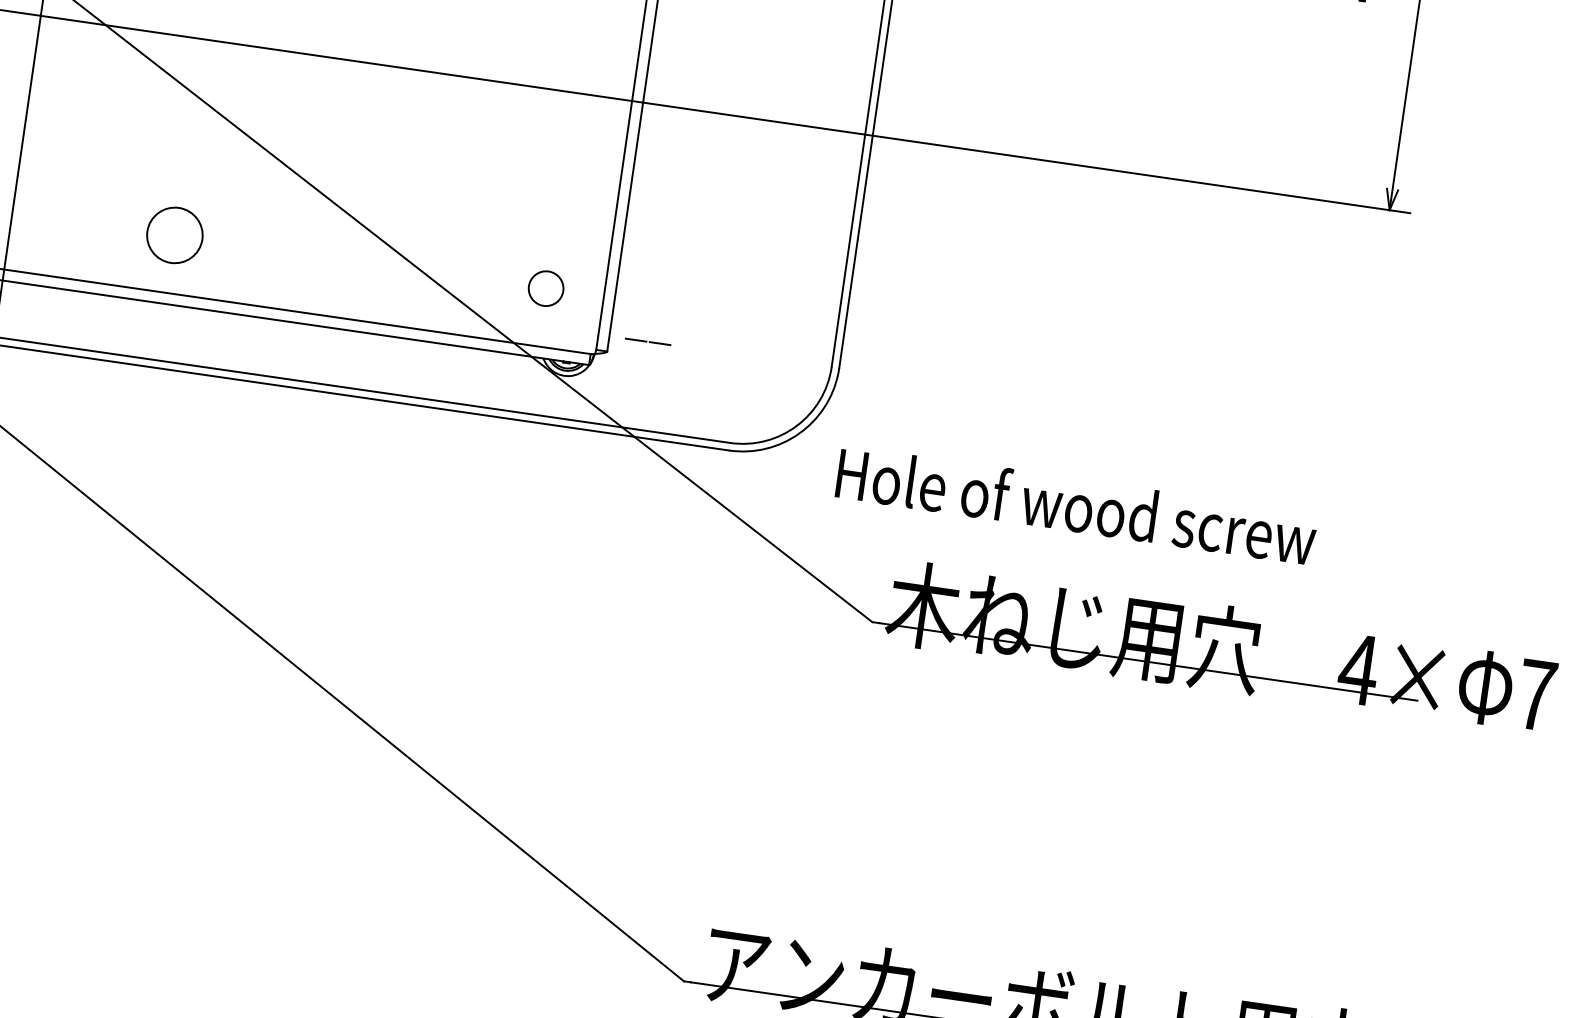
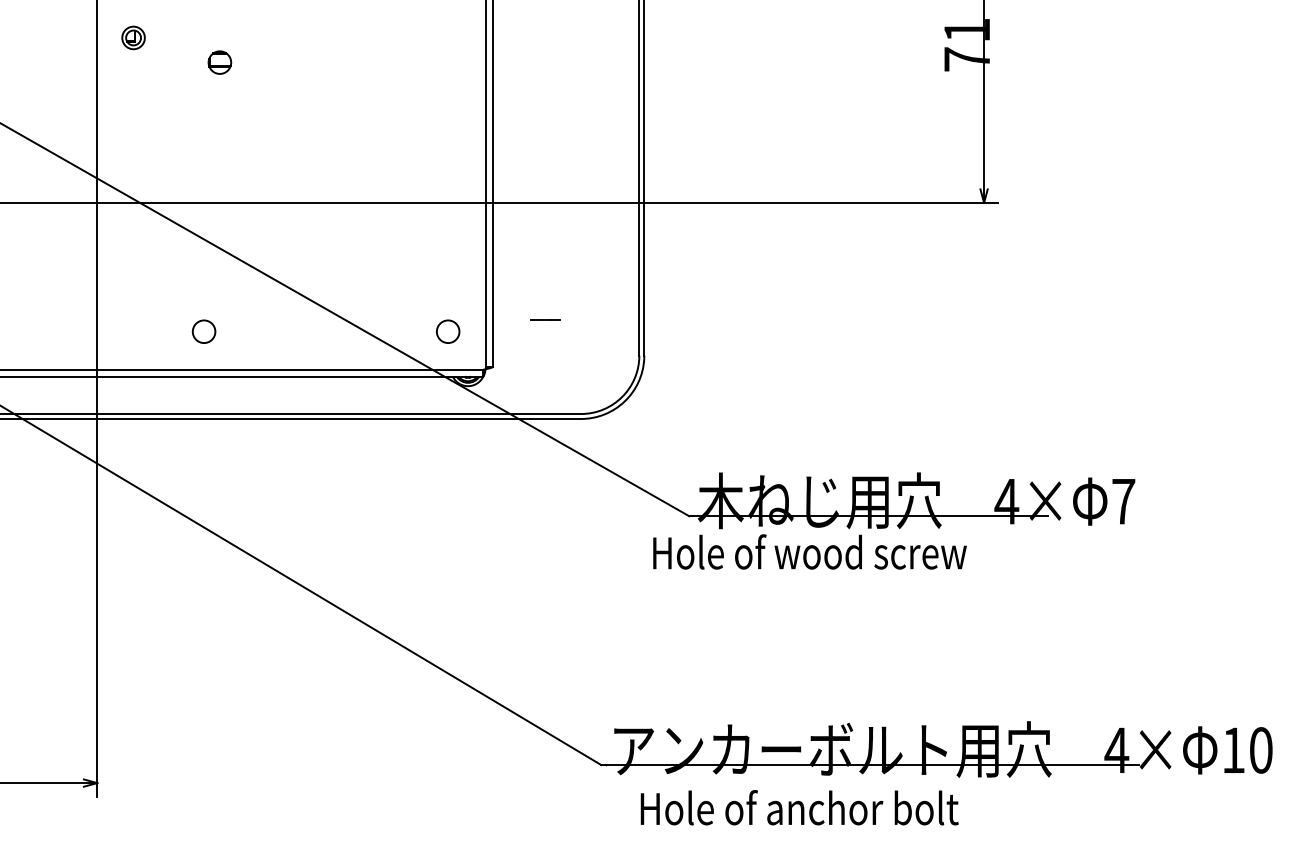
circle: (173, 234) -> (203, 331), size x0.62
line: (647, 341) -> (545, 319), moved
text: (1076, 504) -> (809, 551), moved

